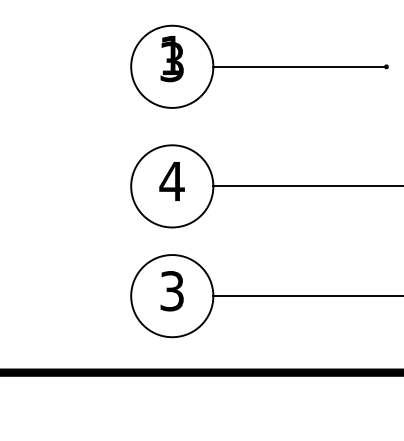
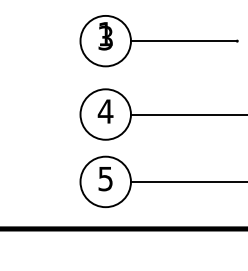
text: (171, 290) -> (105, 178), 3 -> 5

